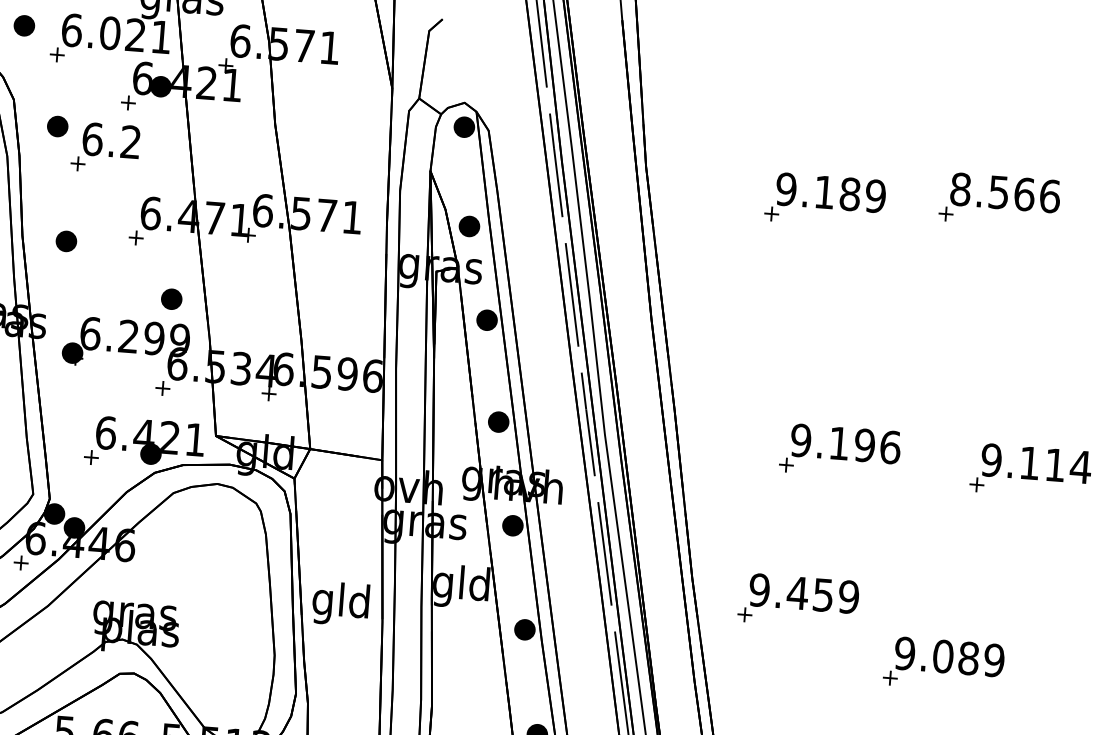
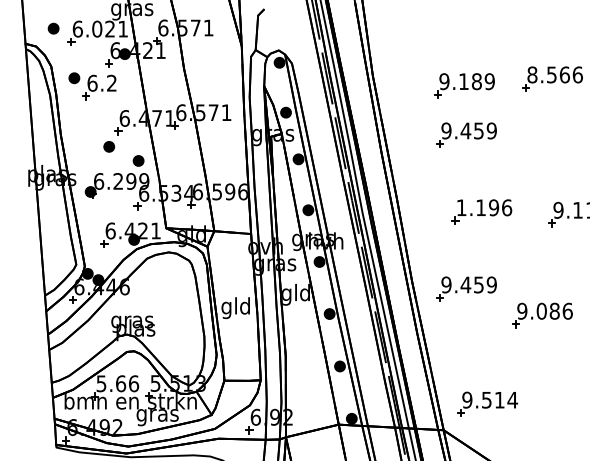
part: (65, 240) -> (108, 146), moved
part: (821, 296) -> (466, 134), added
text: (800, 439) -> (461, 207), 9.196 -> 1.196
text: (994, 658) -> (567, 310), 9.089 -> 9.086

